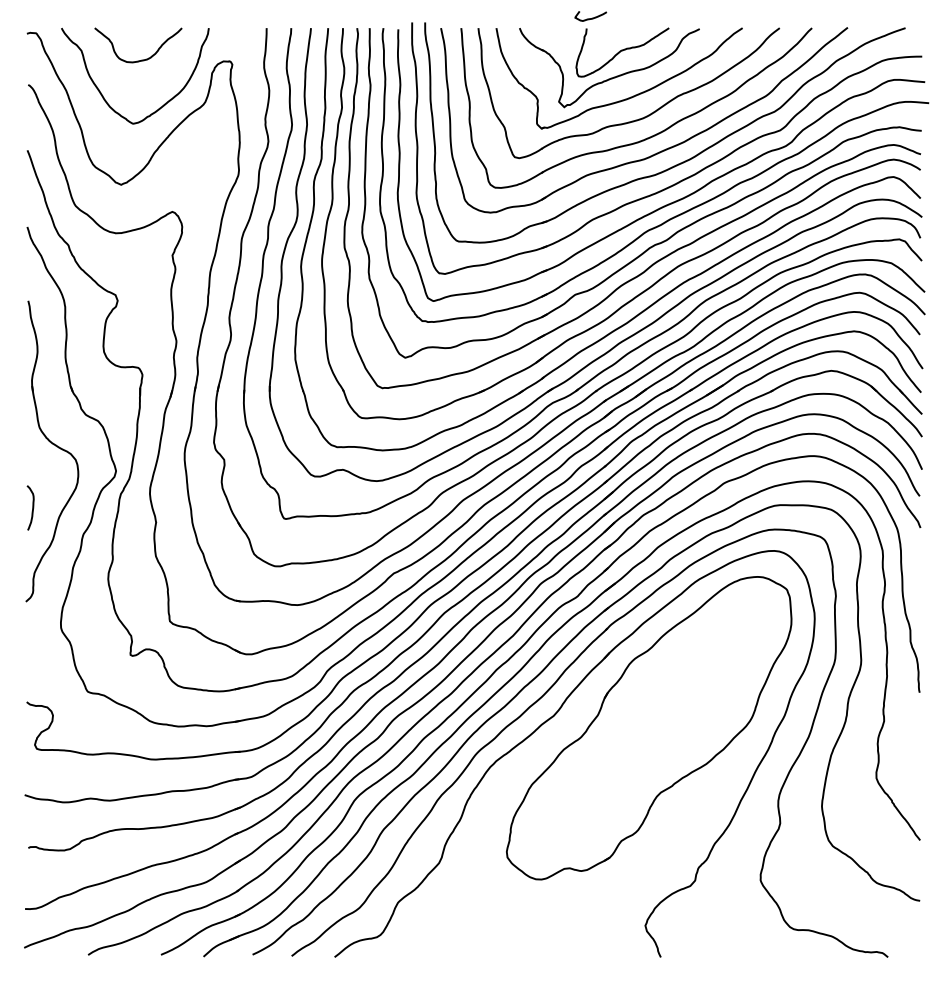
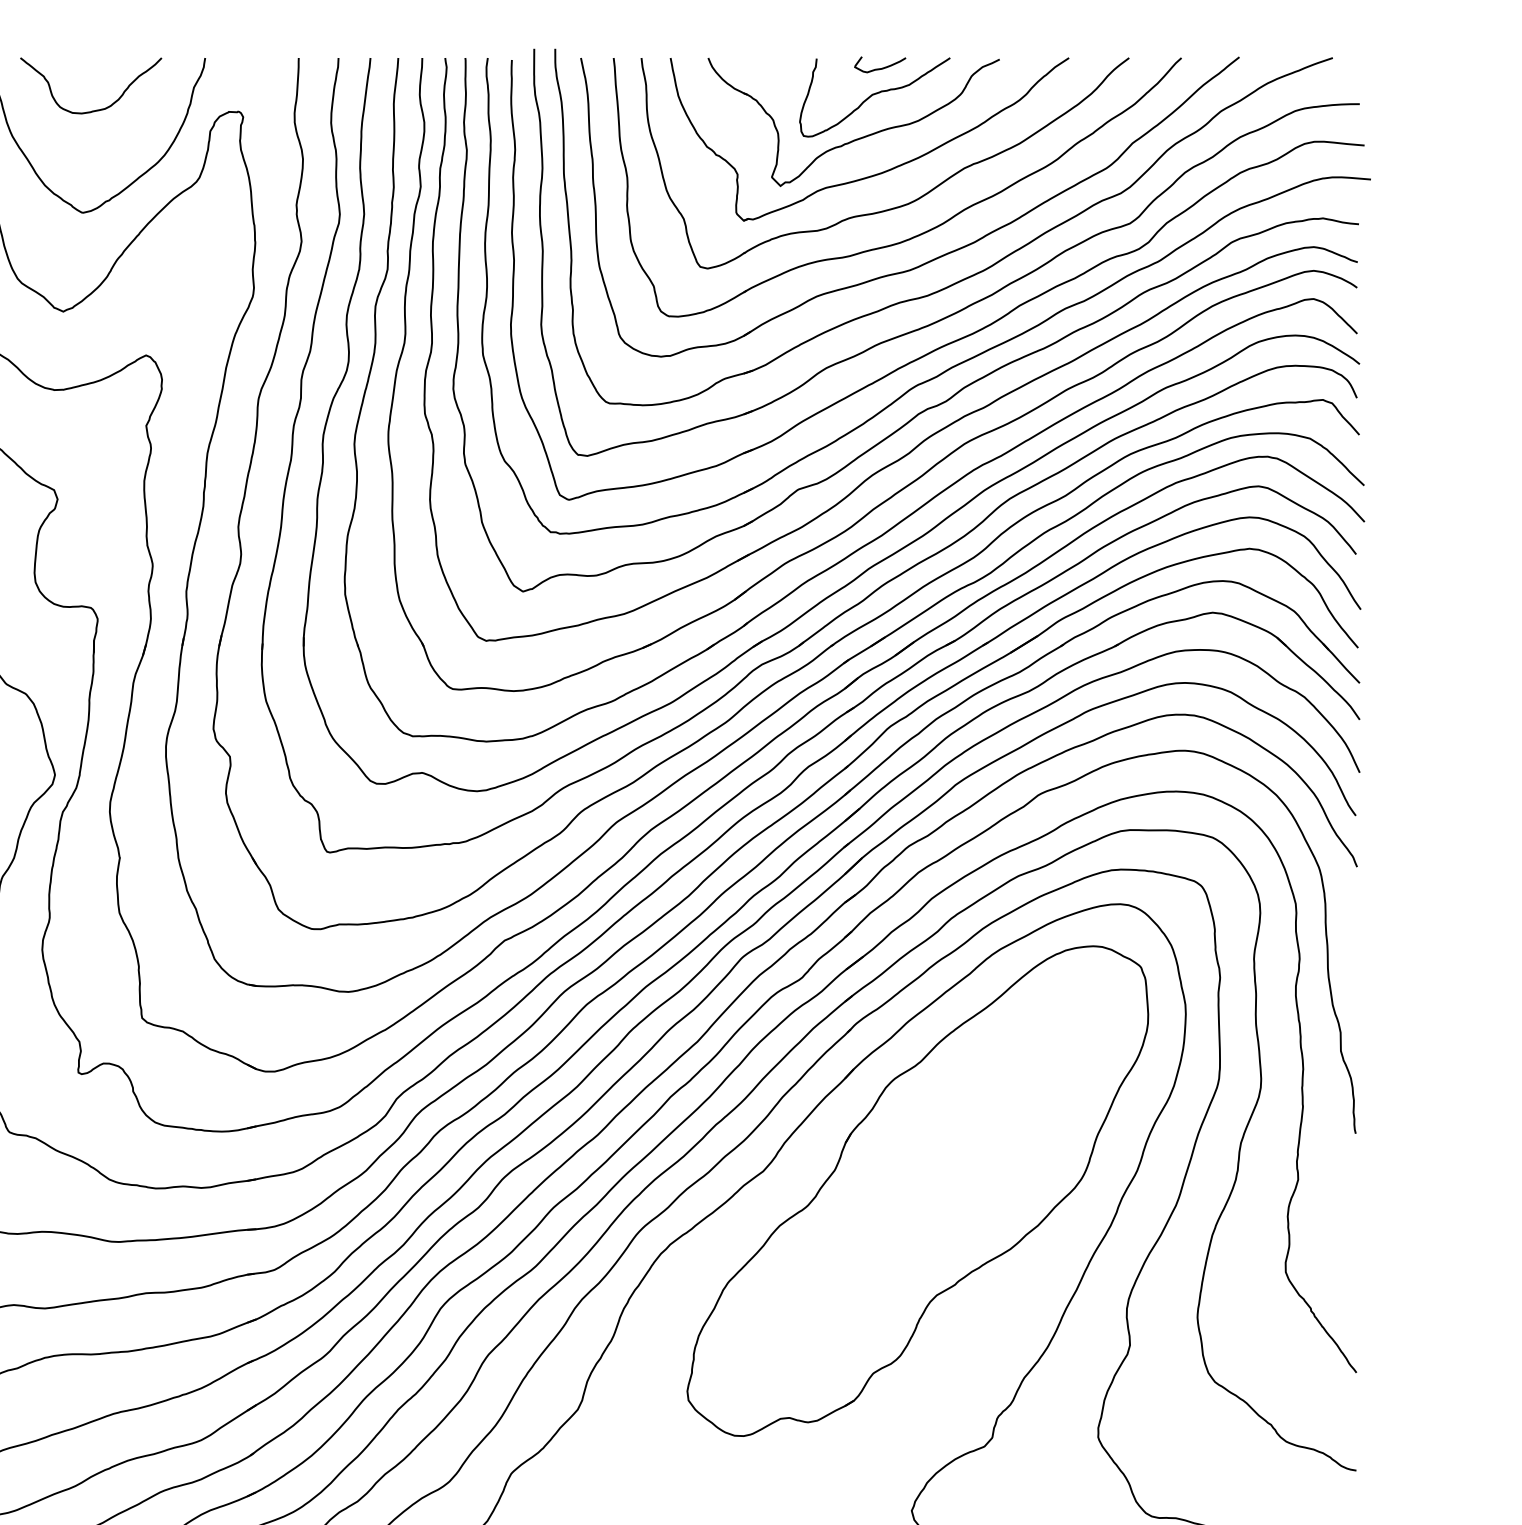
curve: (590, 18) -> (879, 68), moved

